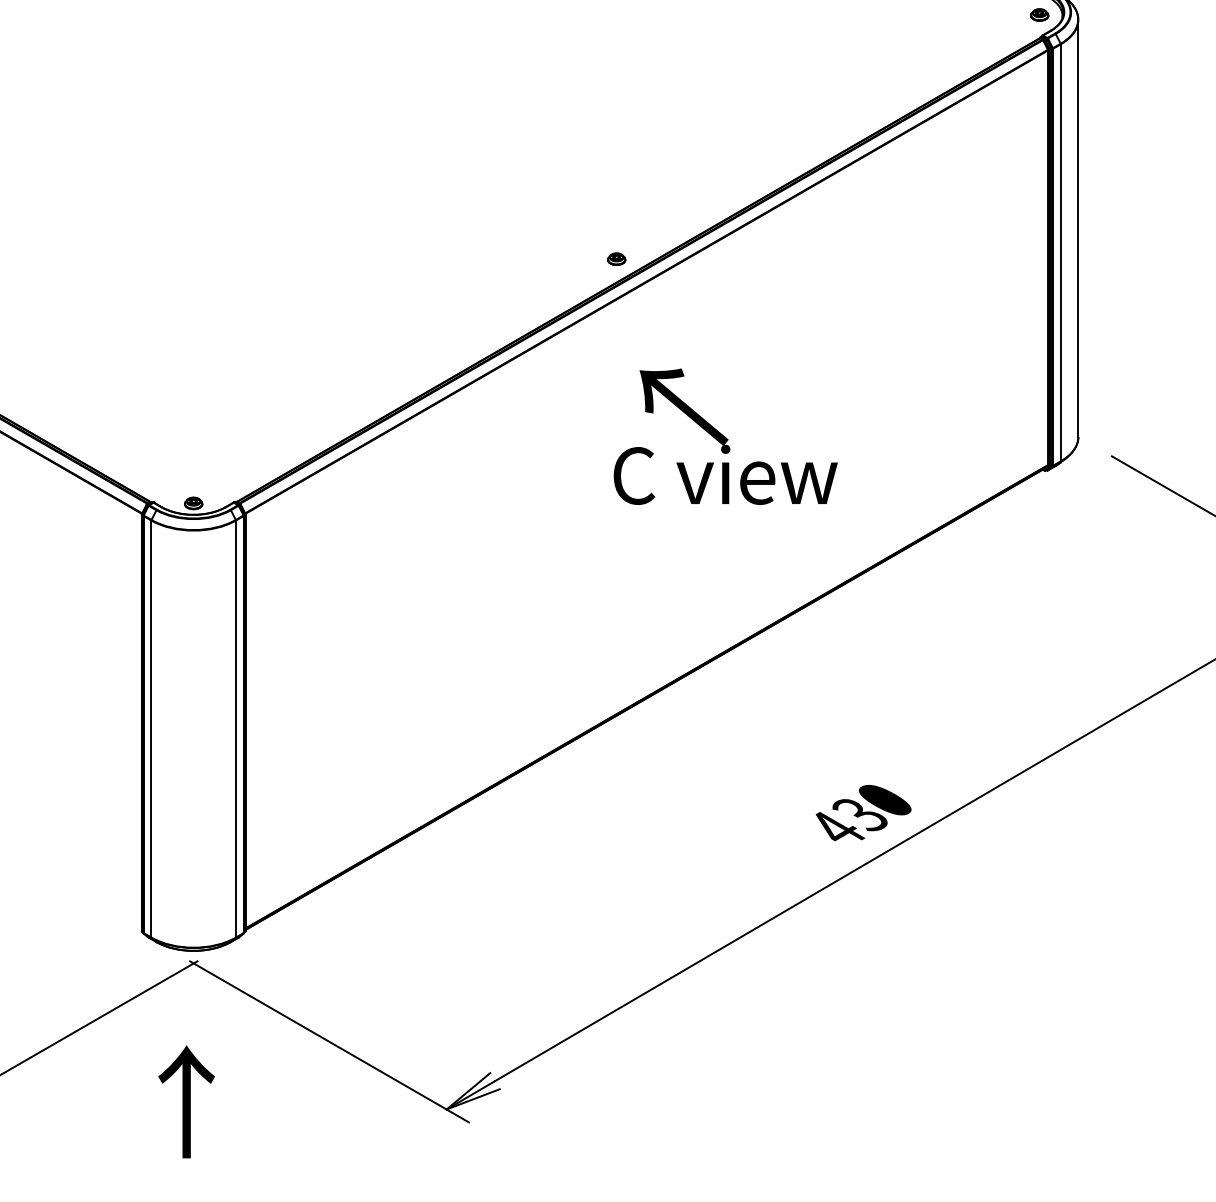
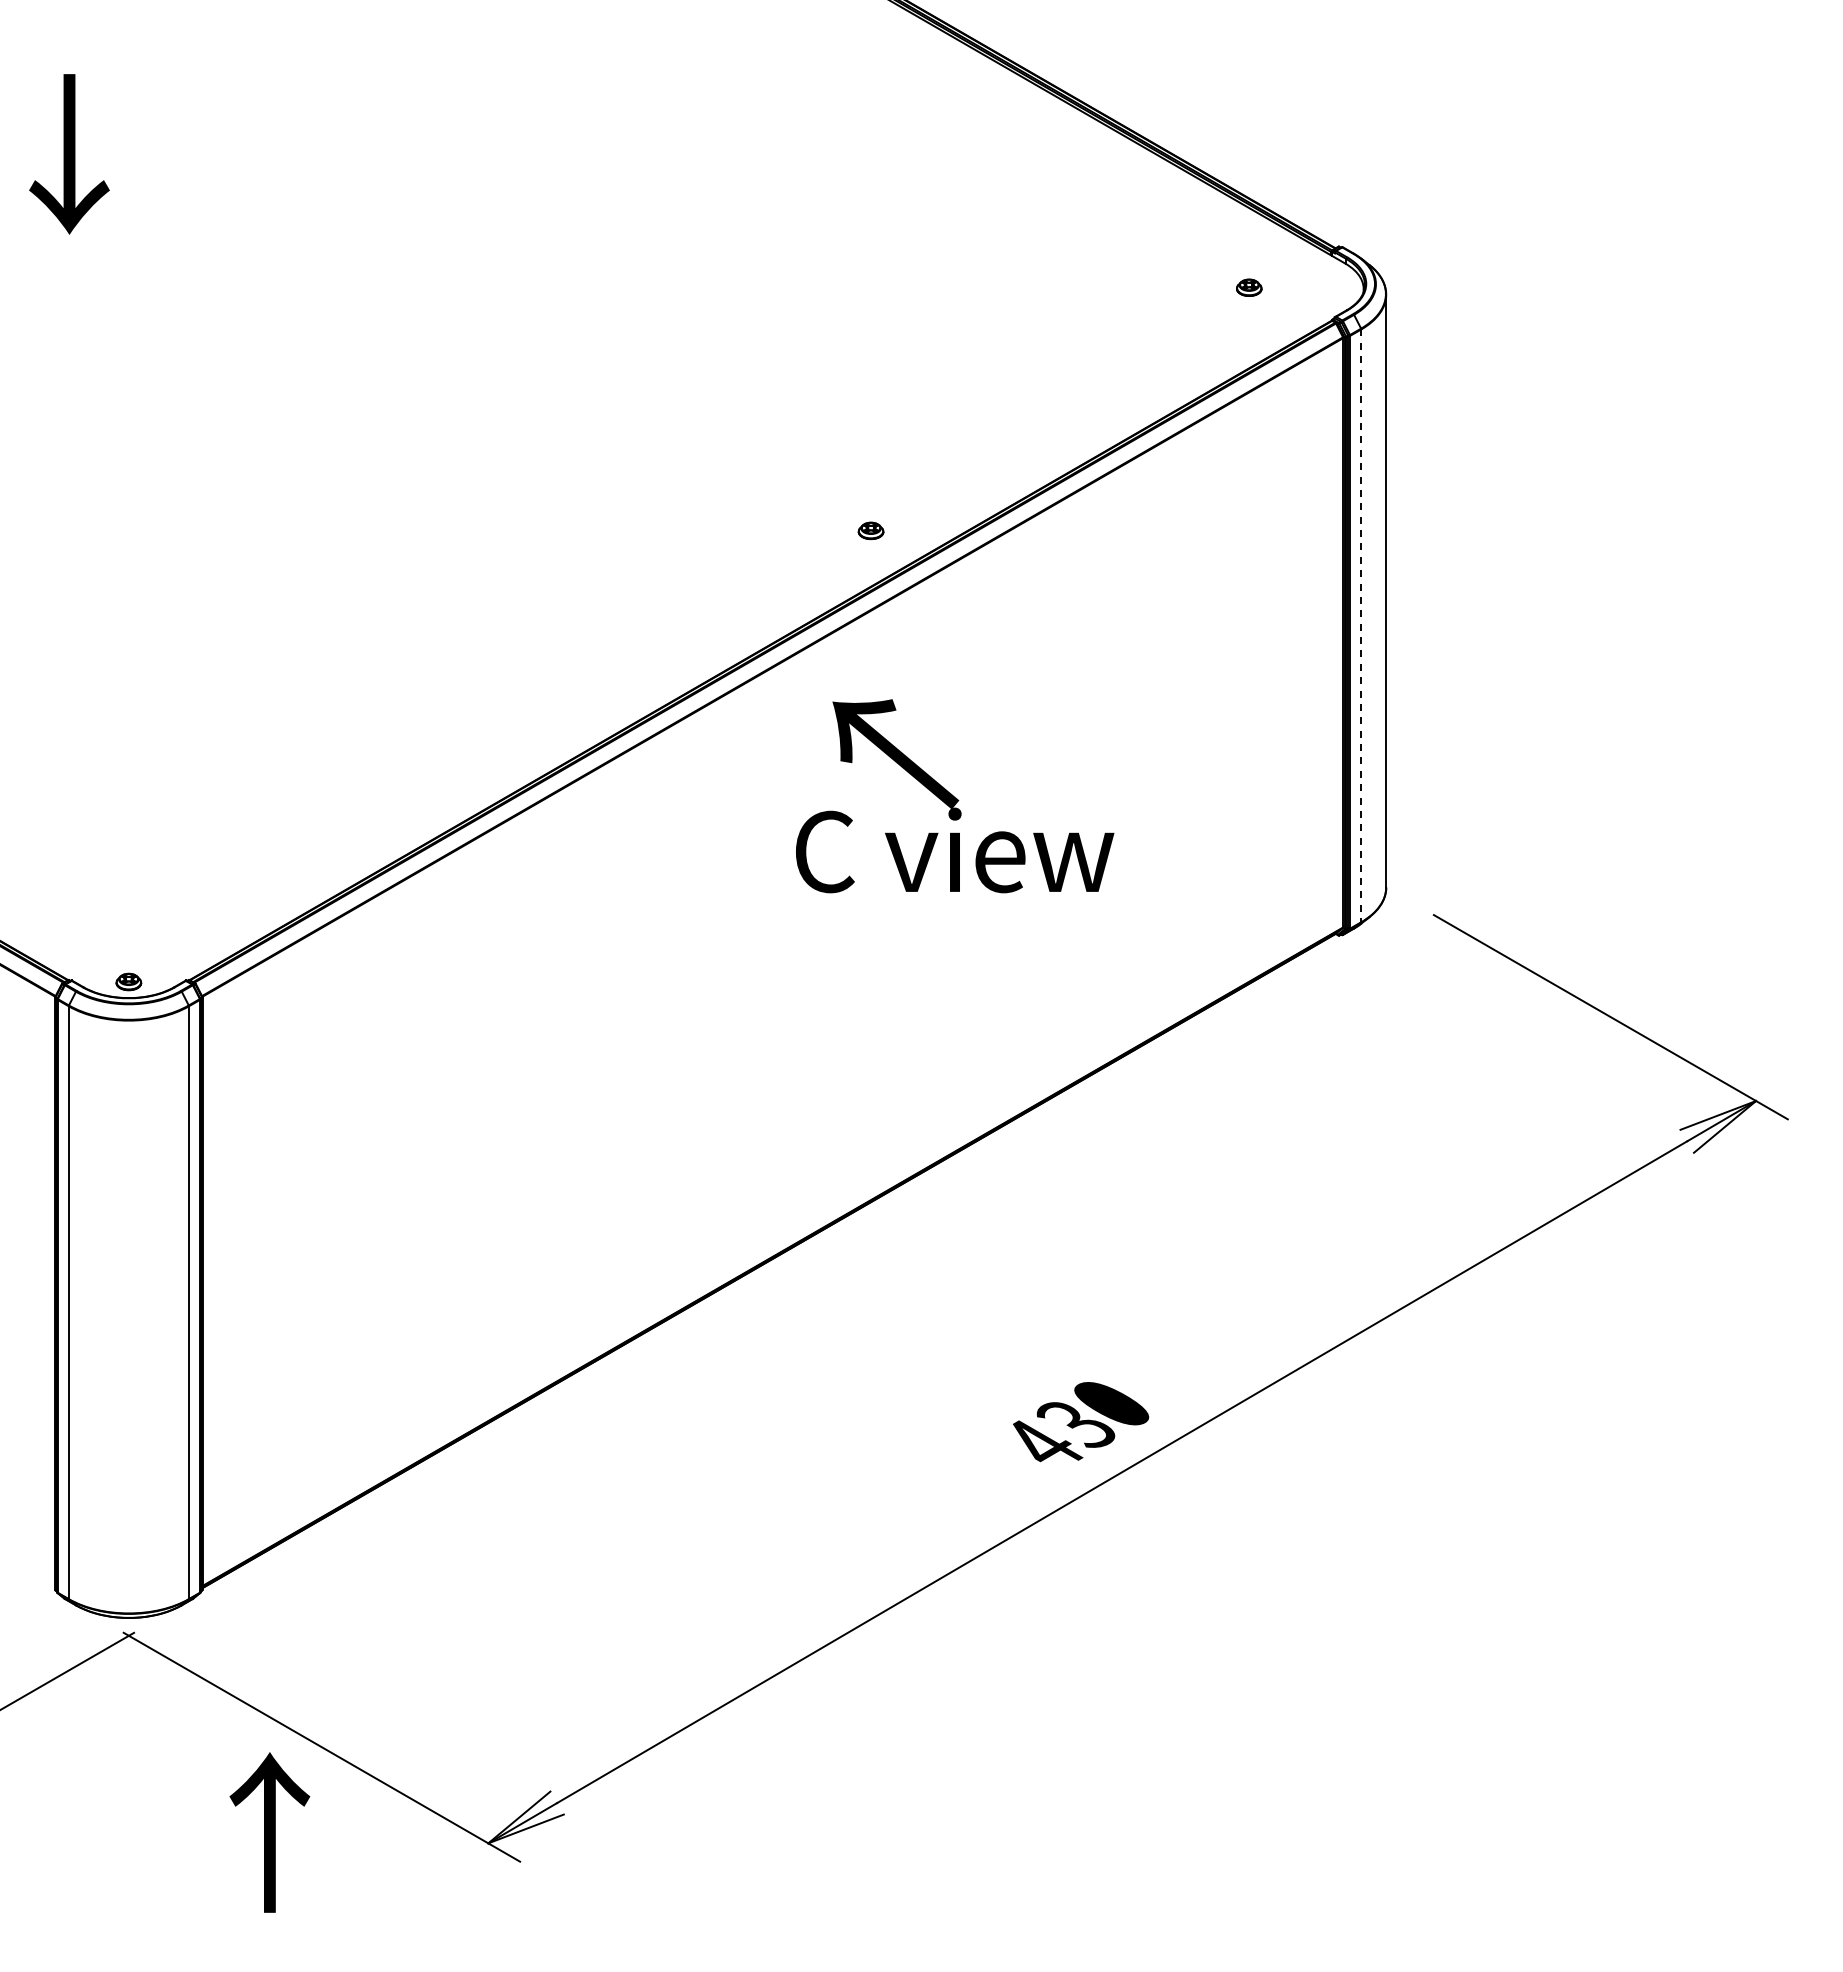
part: (1039, 14) -> (1249, 287), moved
line: (1060, 253) -> (1361, 626), solid -> dashed
part: (616, 258) -> (870, 530), moved
text: (726, 436) -> (955, 796), moved
text: (186, 1101) -> (269, 1832), moved

